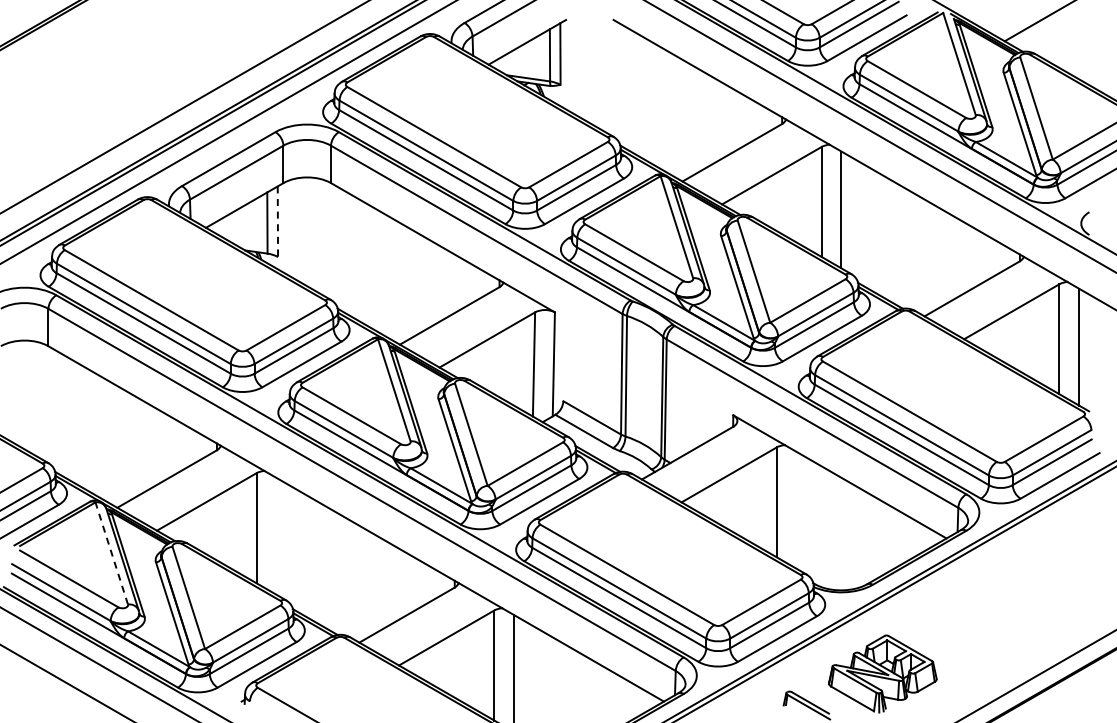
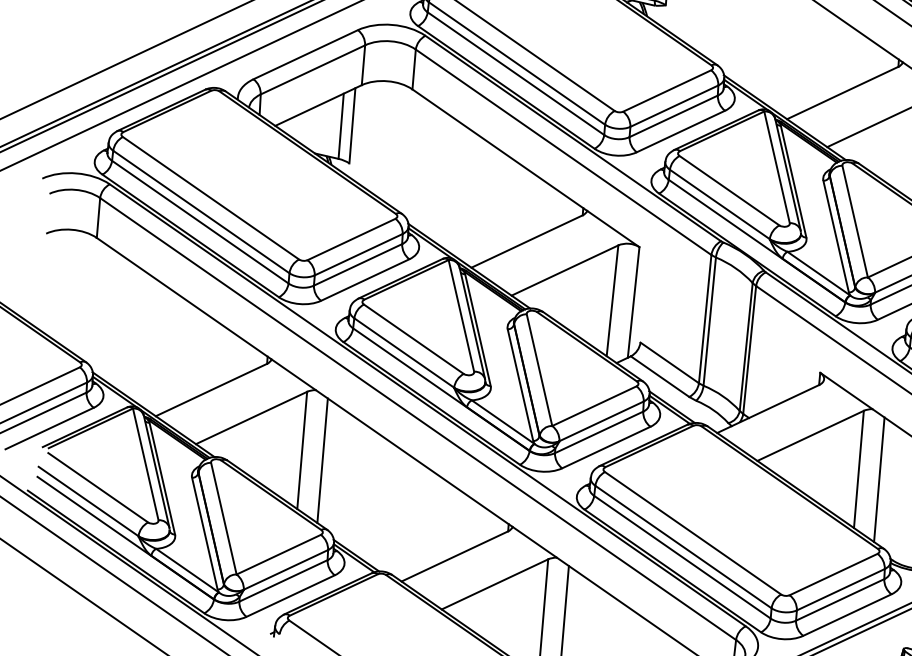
line: (277, 222) -> (351, 126), dashed -> solid
line: (796, 509) -> (879, 478), added
line: (276, 535) -> (322, 459), added
line: (111, 553) -> (145, 464), dashed -> solid

